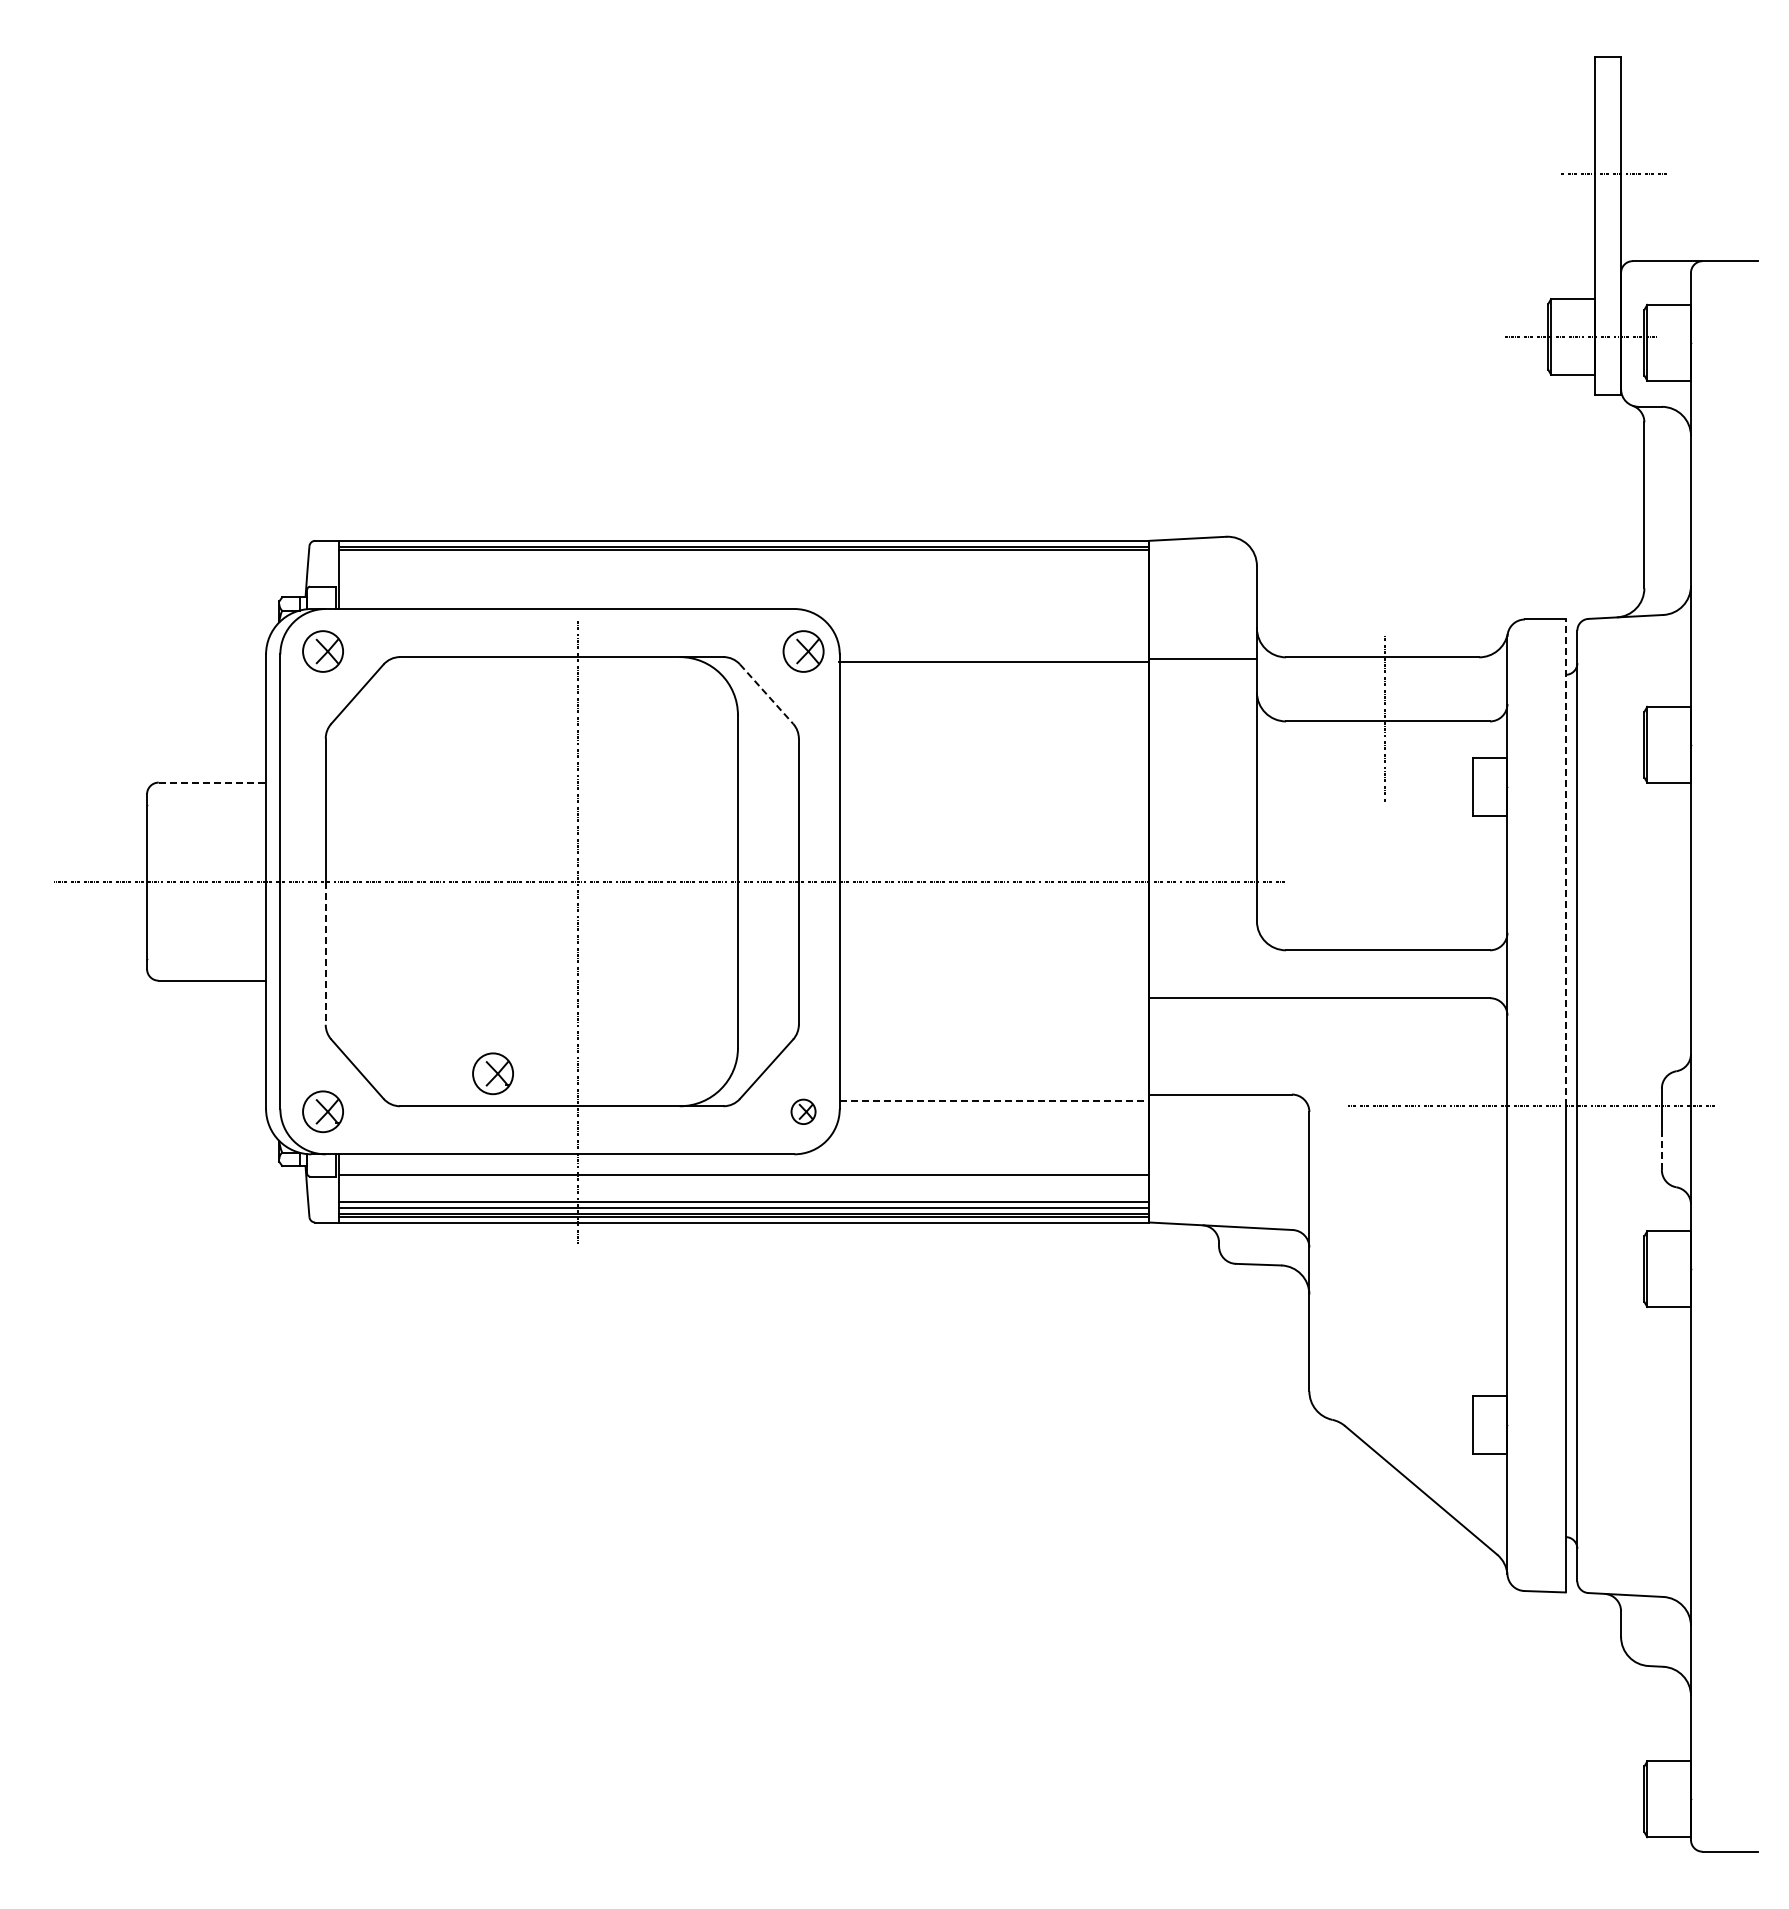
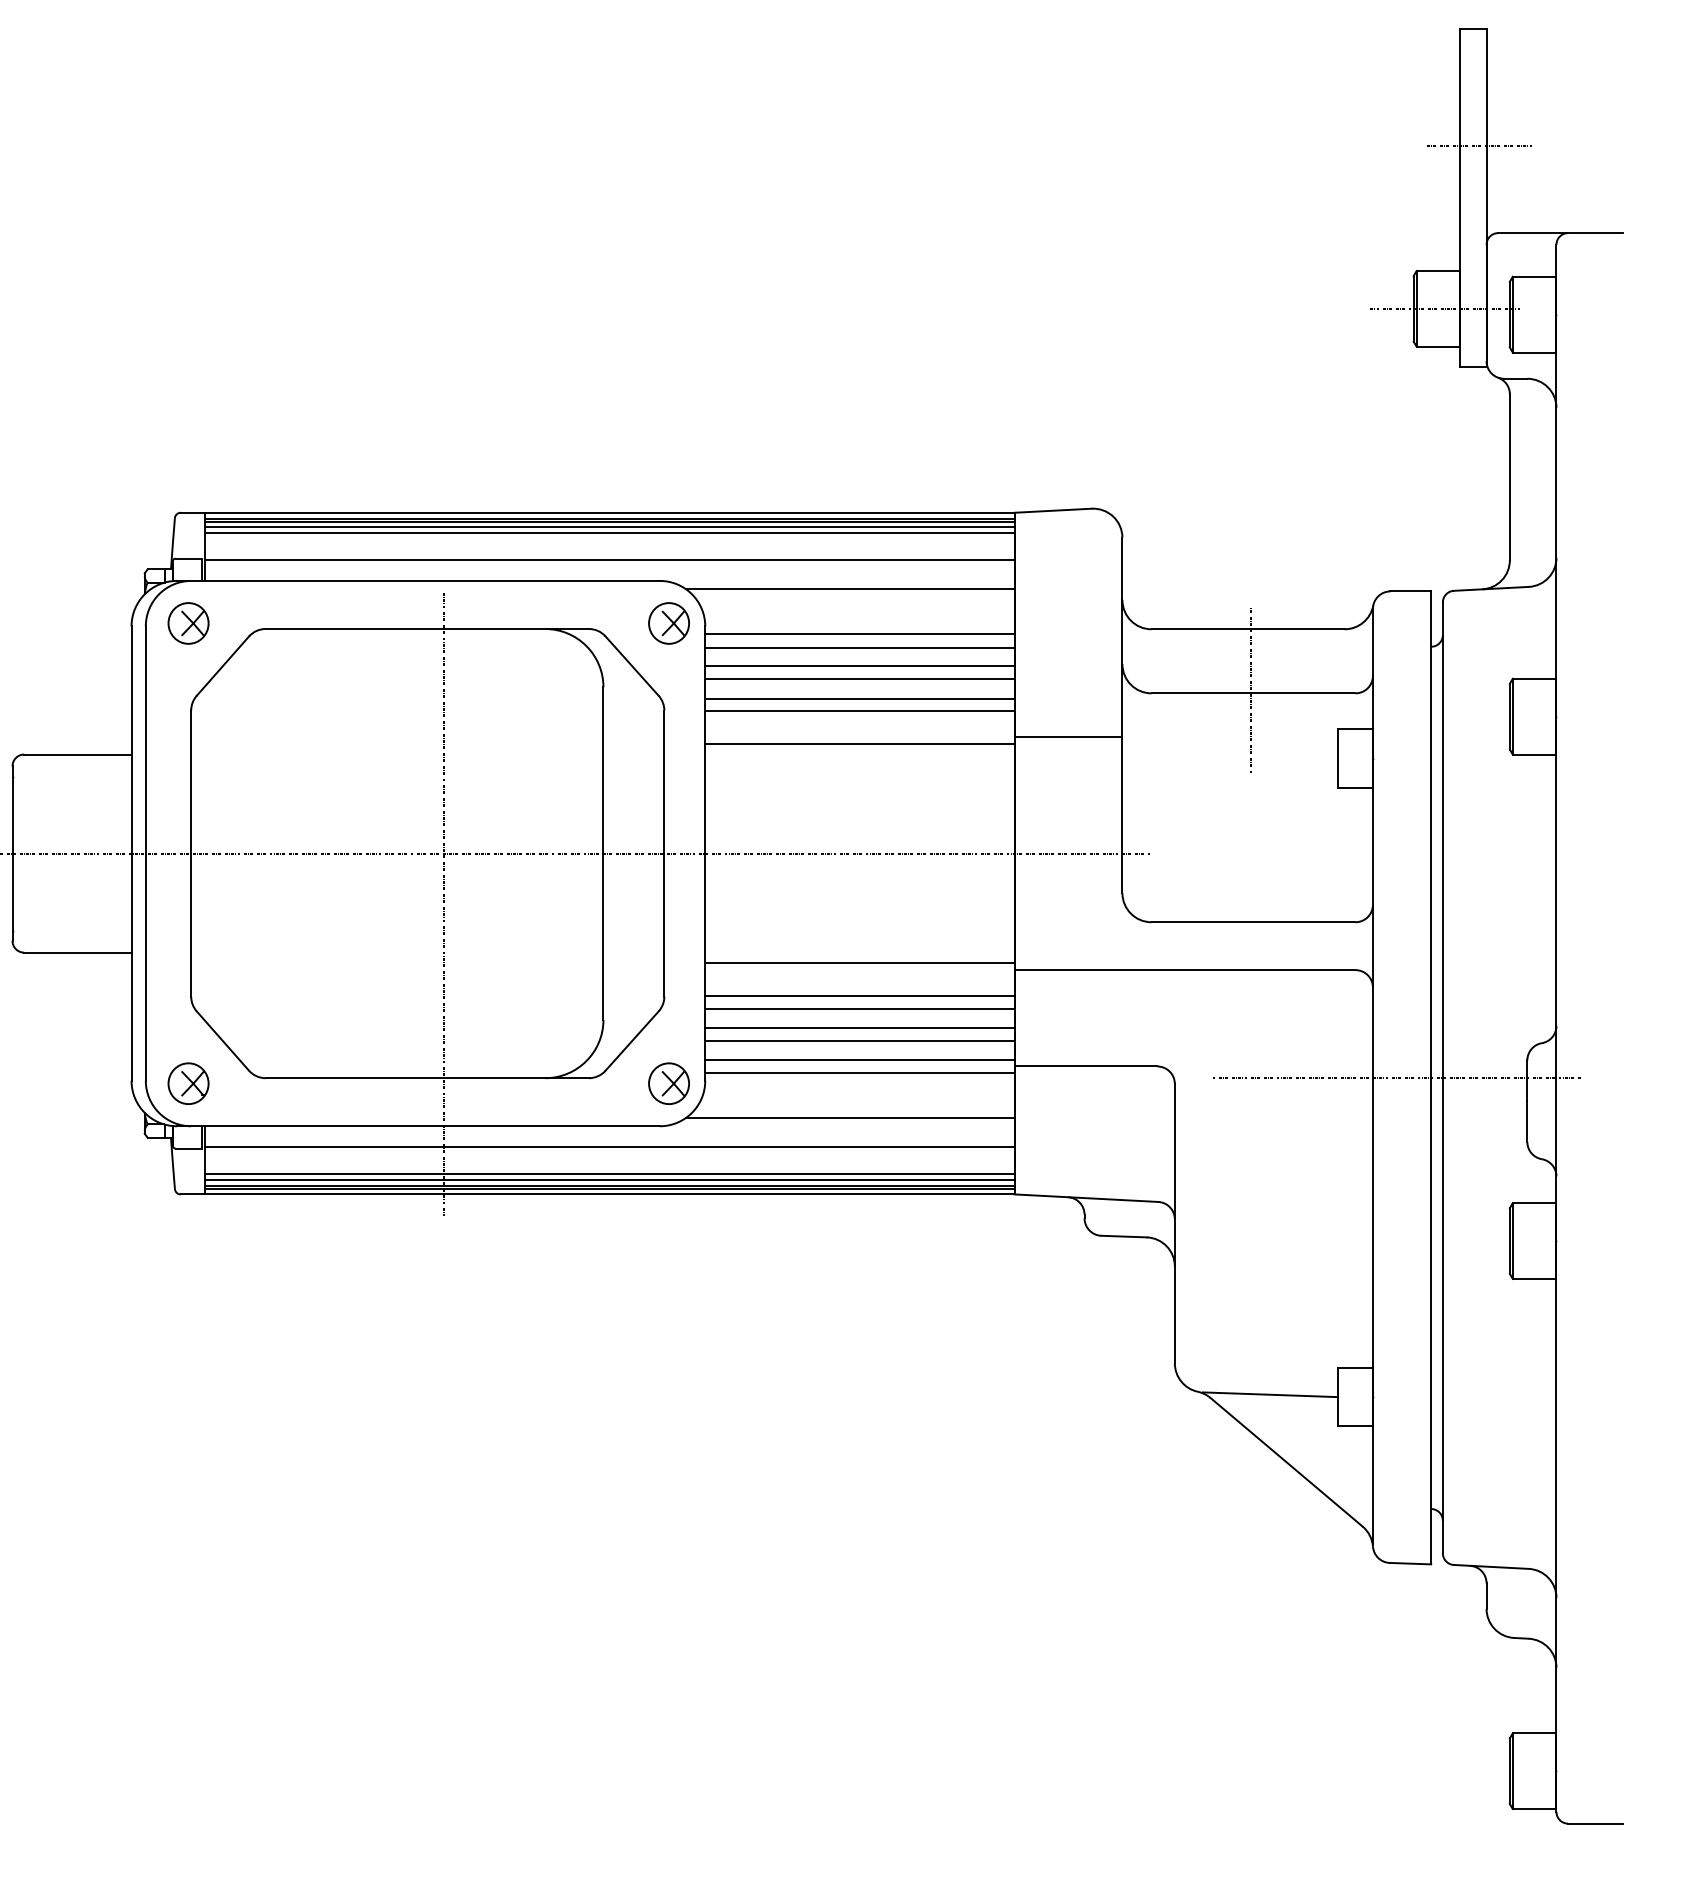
line: (744, 555) -> (609, 527), added
line: (744, 561) -> (609, 533), added
line: (744, 588) -> (609, 560), added
line: (984, 617) -> (849, 589), added
line: (1202, 659) -> (1067, 737), moved
line: (994, 675) -> (859, 647), added
line: (766, 694) -> (631, 666), dashed -> solid
line: (994, 694) -> (859, 666), added
line: (994, 707) -> (859, 679), added
line: (994, 726) -> (859, 698), added
line: (994, 739) -> (859, 711), added
line: (994, 772) -> (859, 744), added
line: (212, 782) -> (77, 754), dashed -> solid
line: (1565, 862) -> (1430, 834), dashed -> solid
line: (325, 953) -> (190, 925), dashed -> solid
line: (994, 990) -> (859, 962), added
line: (994, 1024) -> (859, 996), added
line: (994, 1036) -> (859, 1008), added
line: (994, 1055) -> (859, 1027), added
line: (994, 1068) -> (859, 1040), added
part: (492, 1073) -> (357, 1045), removed
line: (994, 1087) -> (859, 1059), added
line: (994, 1101) -> (859, 1073), dashed -> solid
part: (803, 1111) -> (668, 1083), size x1.67
line: (984, 1145) -> (849, 1117), added
line: (1661, 1149) -> (1526, 1121), dashed -> solid
line: (1404, 1422) -> (1269, 1394), added

